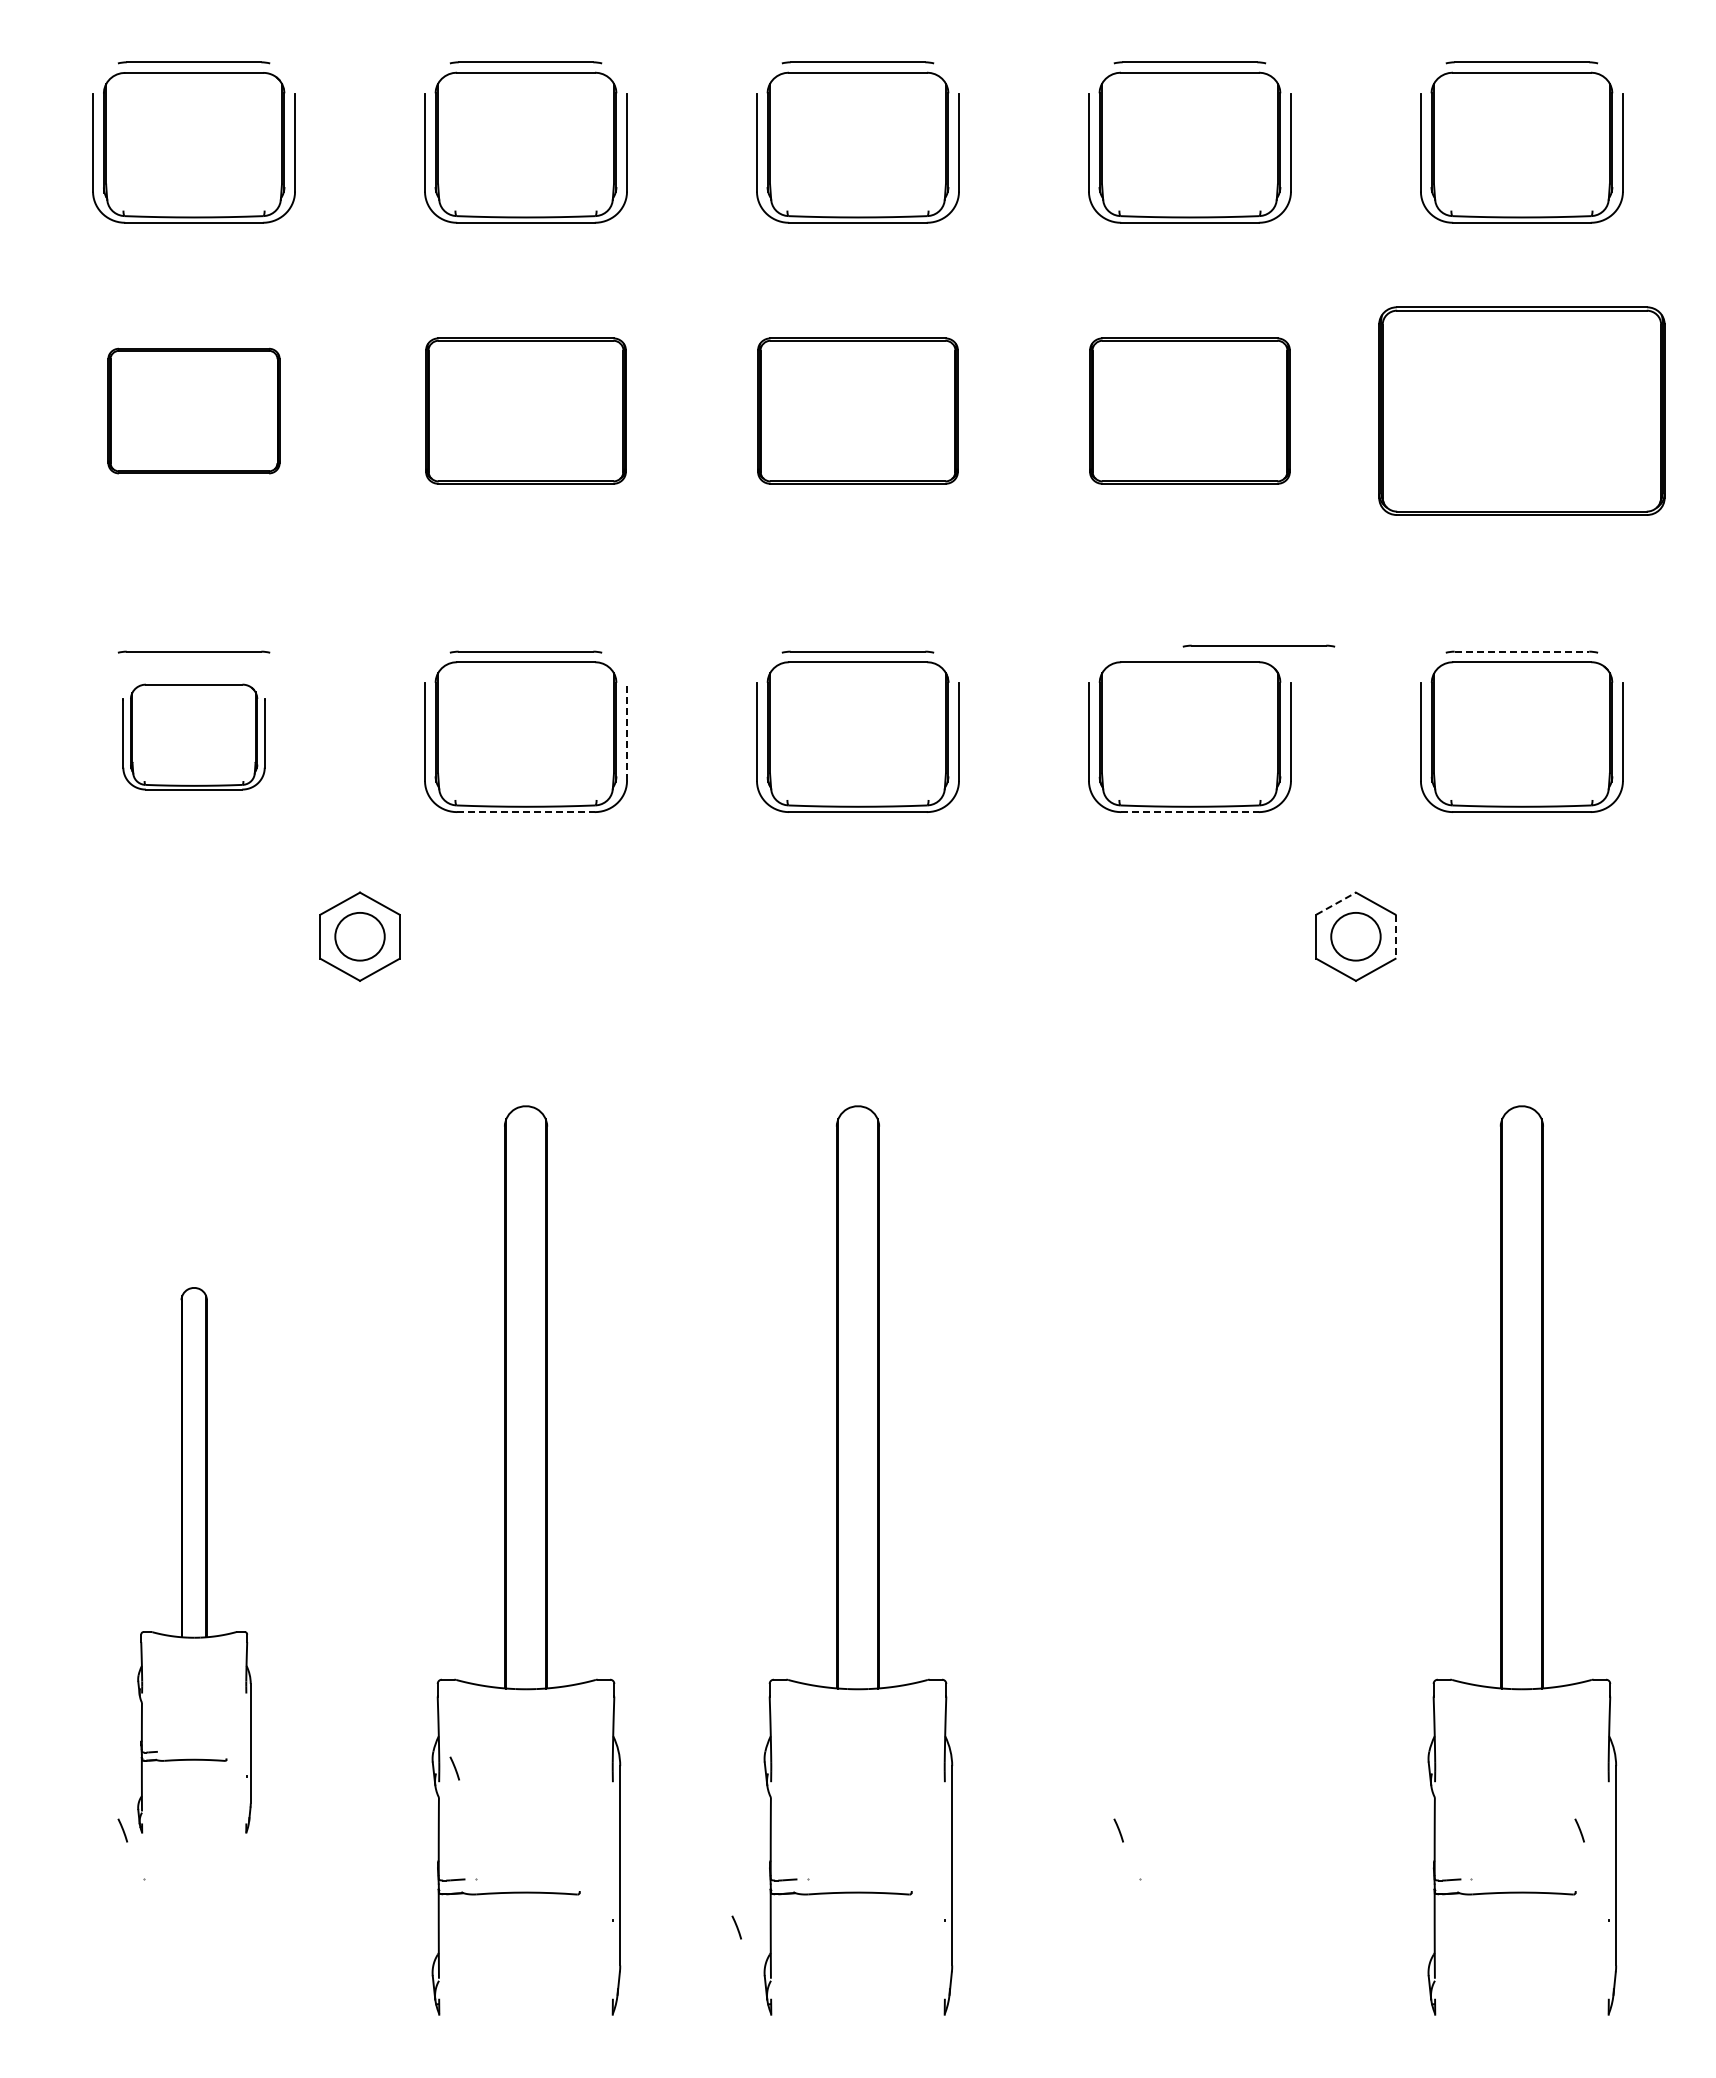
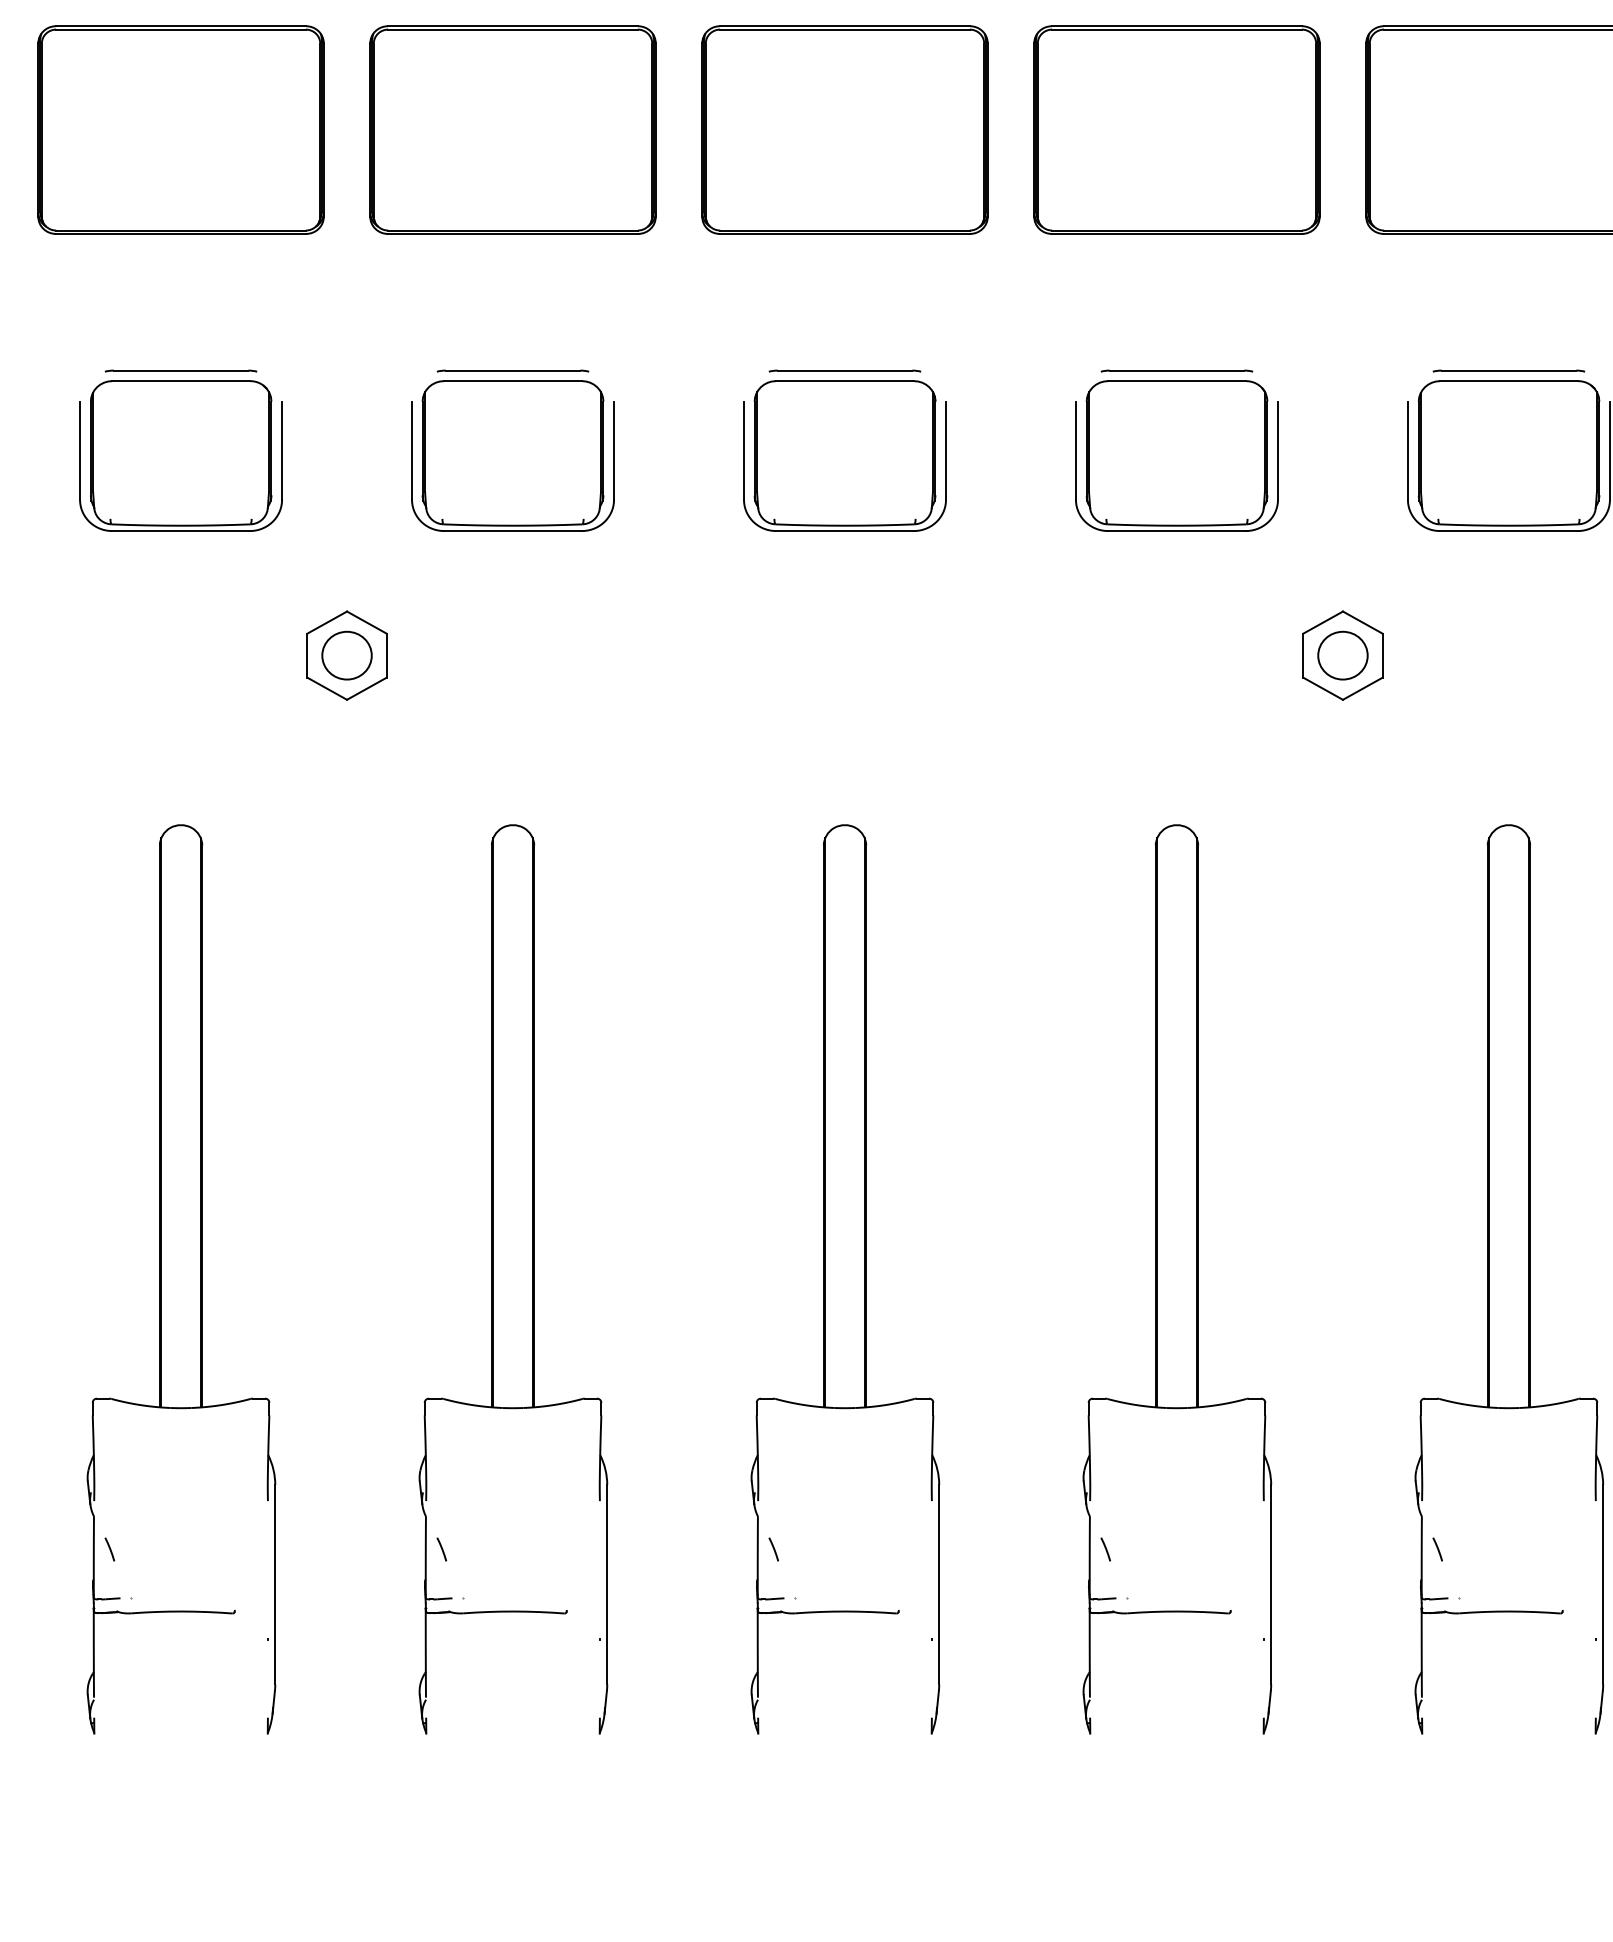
part: (193, 410) -> (180, 129), size x1.67
part: (525, 410) -> (512, 129), size x1.43
part: (857, 410) -> (844, 129), size x1.43
part: (1189, 410) -> (1176, 129), size x1.43
part: (1258, 645) -> (1176, 370), moved
line: (1522, 651) -> (1509, 370), dashed -> solid
line: (627, 732) -> (614, 451), dashed -> solid
part: (193, 736) -> (180, 455), size x1.43
line: (526, 812) -> (513, 531), dashed -> solid
line: (1189, 812) -> (1176, 531), dashed -> solid
line: (1336, 903) -> (1323, 622), dashed -> solid
line: (1395, 937) -> (1382, 656), dashed -> solid
part: (194, 1560) -> (181, 1279), size x1.67
part: (1190, 1560) -> (1177, 1279), added
line: (454, 1768) -> (441, 1549), moved
line: (1579, 1830) -> (1437, 1549), moved
line: (736, 1927) -> (773, 1549), moved

